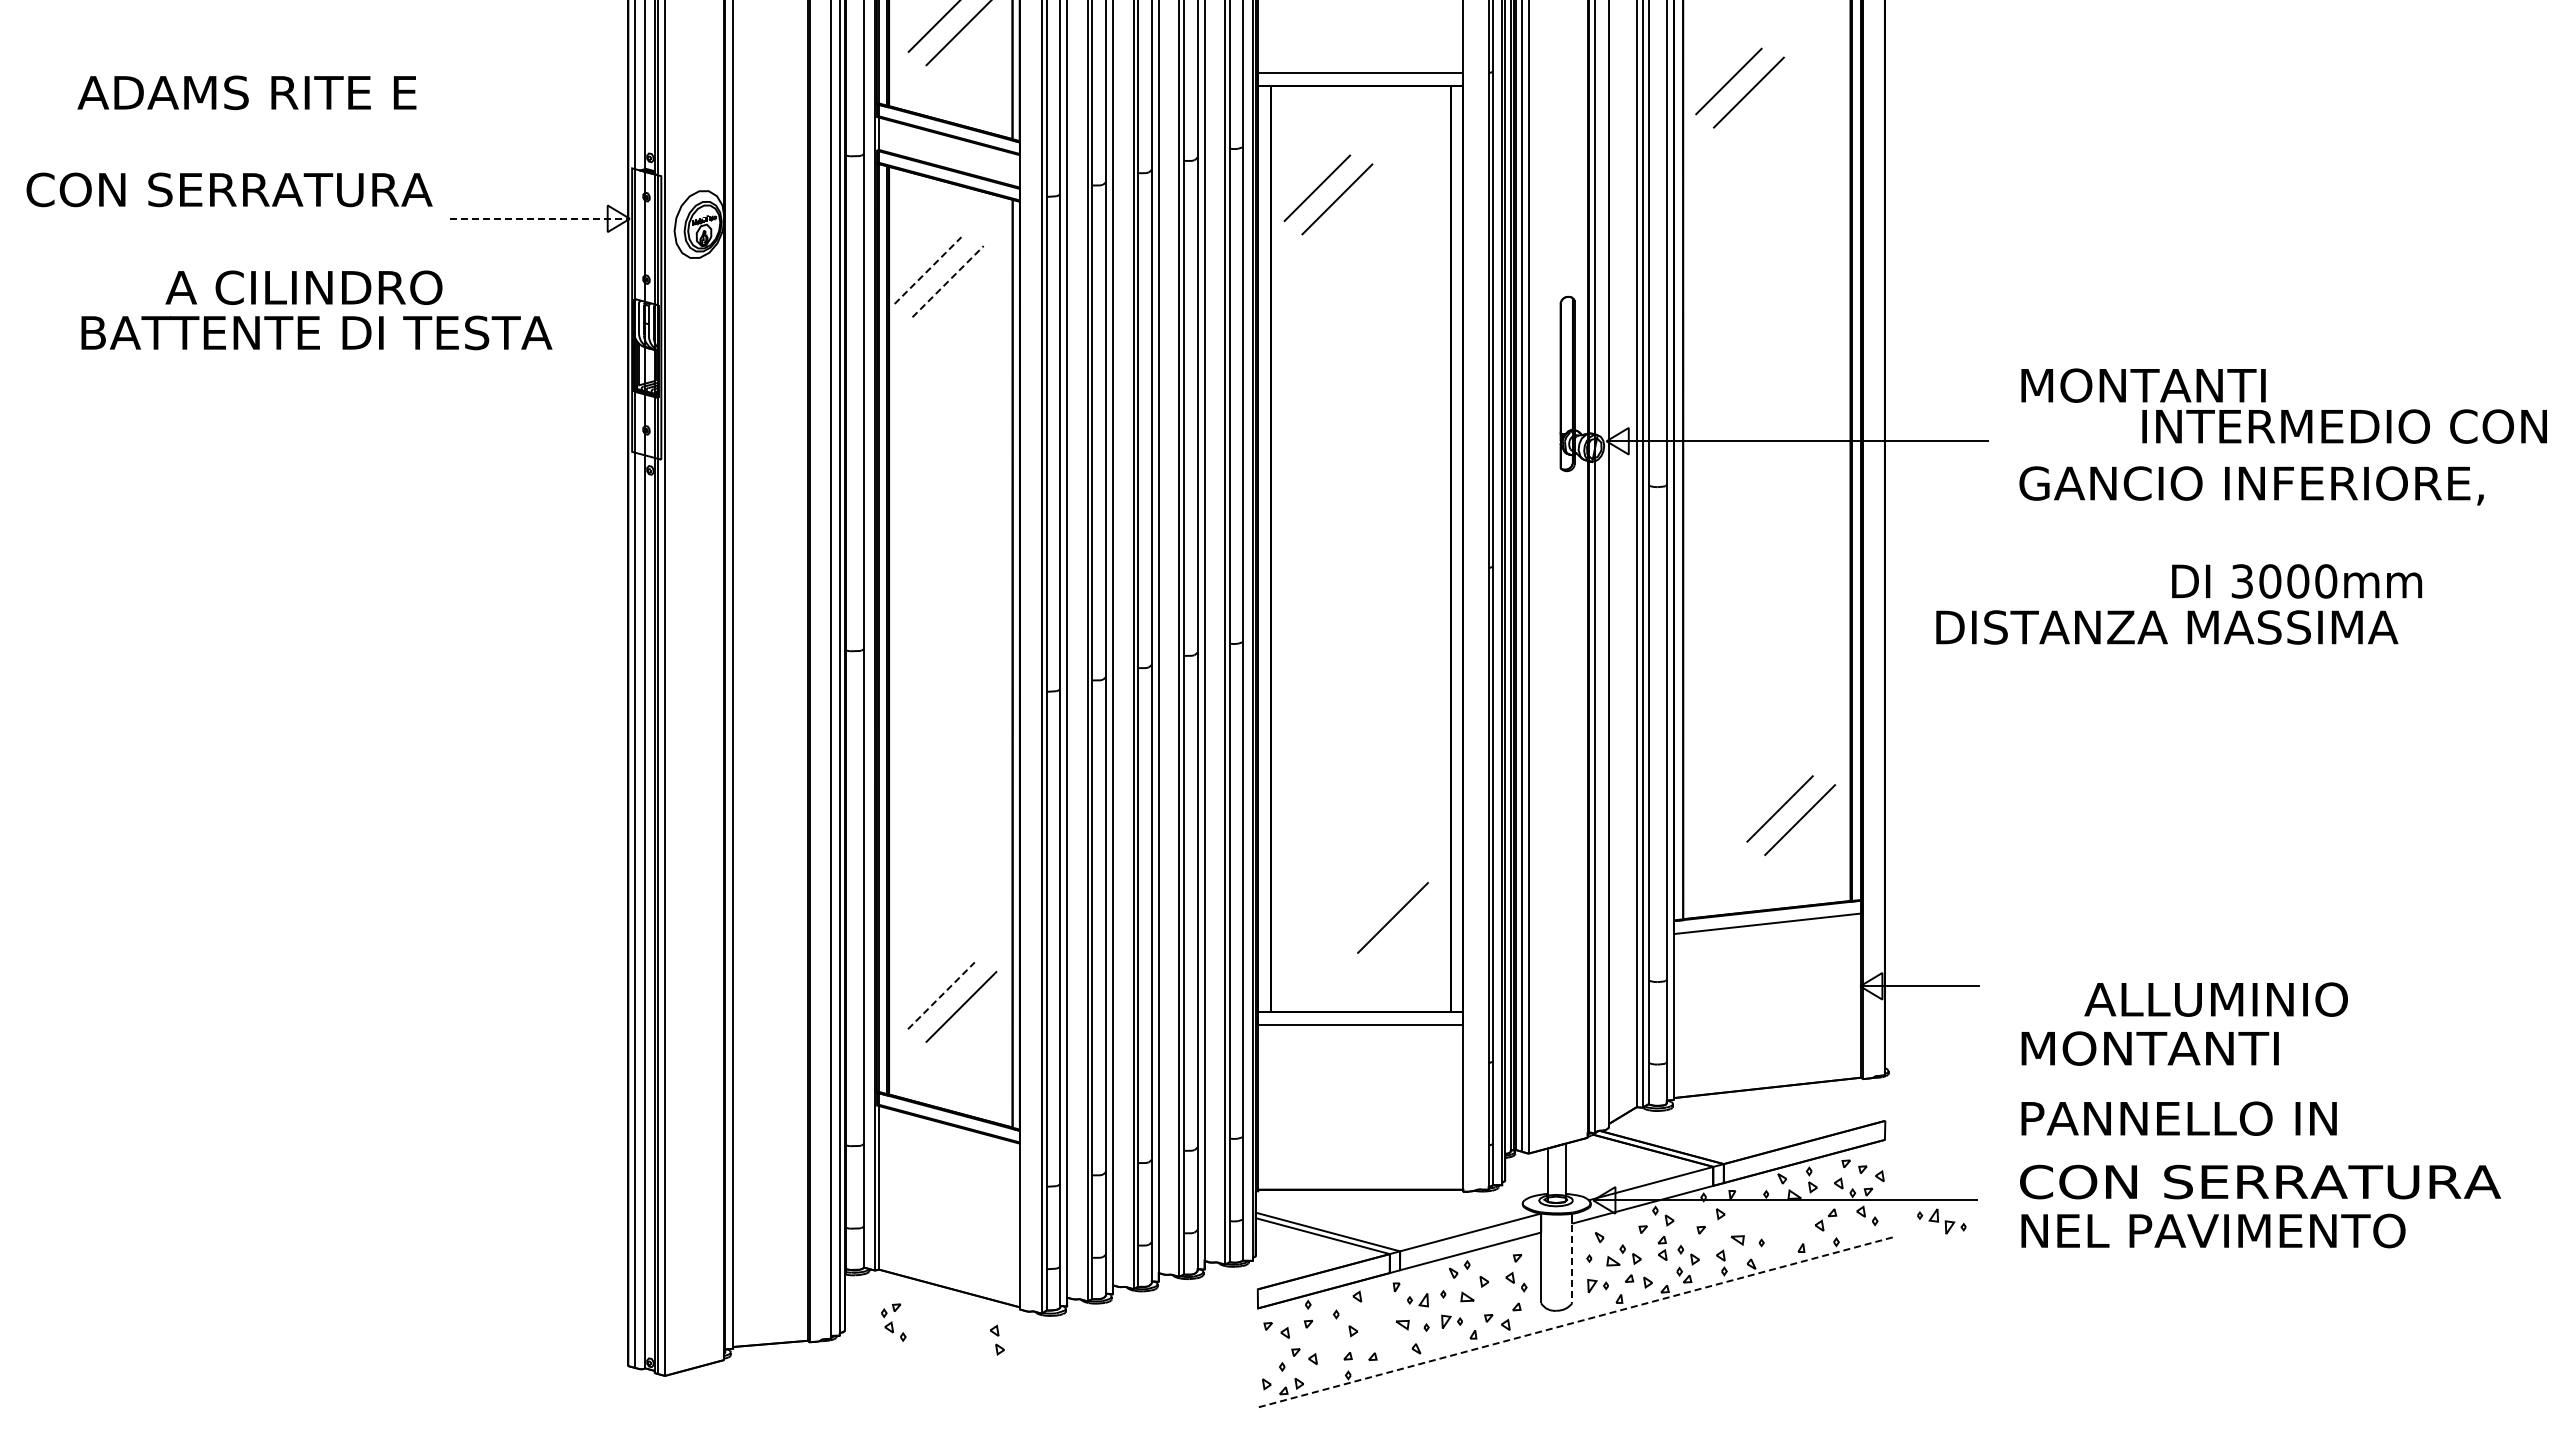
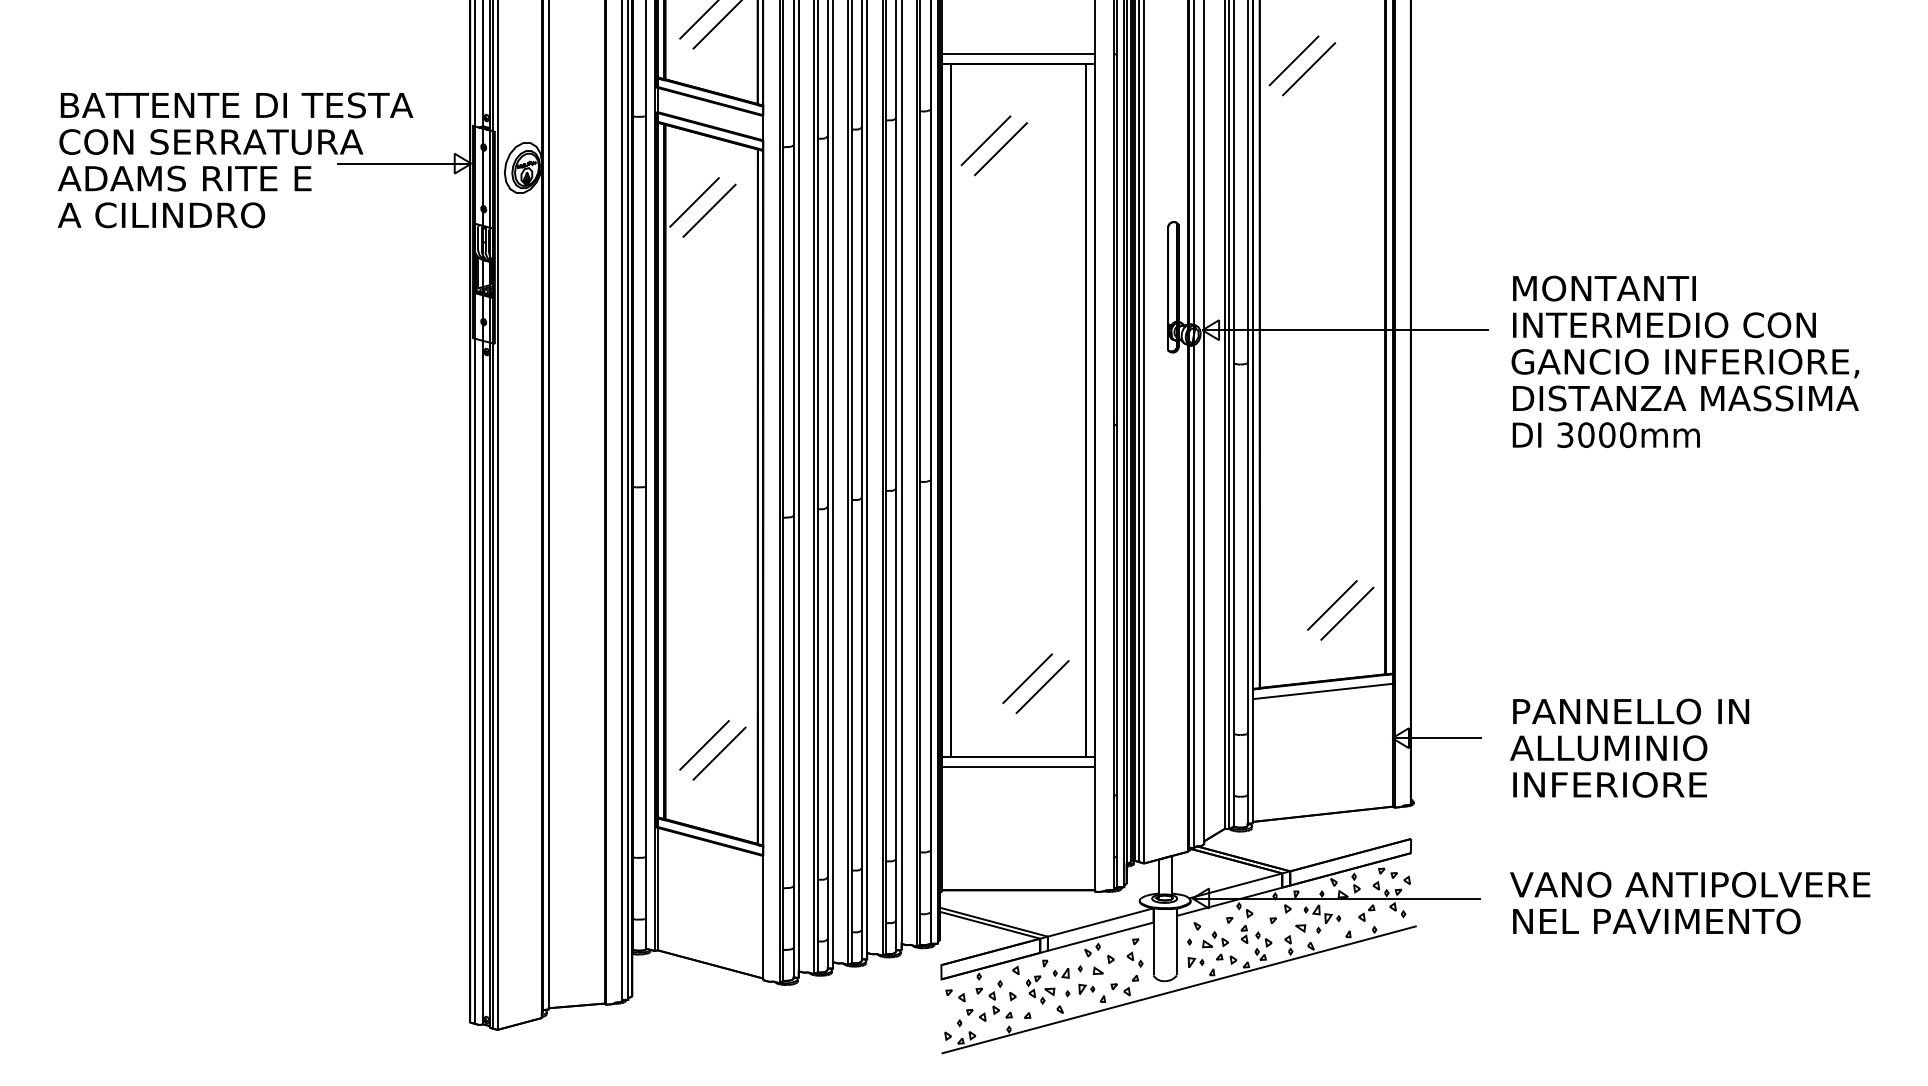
text: (246, 92) -> (184, 178), moved
text: (229, 189) -> (211, 141), moved
line: (539, 218) -> (403, 163), dashed -> solid
line: (928, 270) -> (694, 202), dashed -> solid
line: (948, 281) -> (709, 210), dashed -> solid
text: (303, 287) -> (161, 215), moved
text: (316, 332) -> (236, 105), moved
text: (2344, 426) -> (1664, 325), moved
text: (2297, 581) -> (1606, 435), moved
text: (2167, 627) -> (1686, 398), moved
line: (1372, 906) -> (1027, 678), added
line: (941, 995) -> (704, 745), dashed -> solid
text: (2215, 999) -> (1608, 748), moved
text: (2153, 1048) -> (1611, 784), MONTANTI -> INFERIORE
text: (2178, 1118) -> (1630, 711), moved
text: (2259, 1181) -> (1691, 884), CON SERRATURA -> VANO ANTIPOLVERE
part: (1941, 1221) -> (1322, 914), moved
line: (1572, 1258) -> (1176, 942), dashed -> solid
part: (893, 1322) -> (1035, 989), moved
line: (1575, 1322) -> (1179, 989), dashed -> solid
part: (997, 1339) -> (994, 1002), moved

